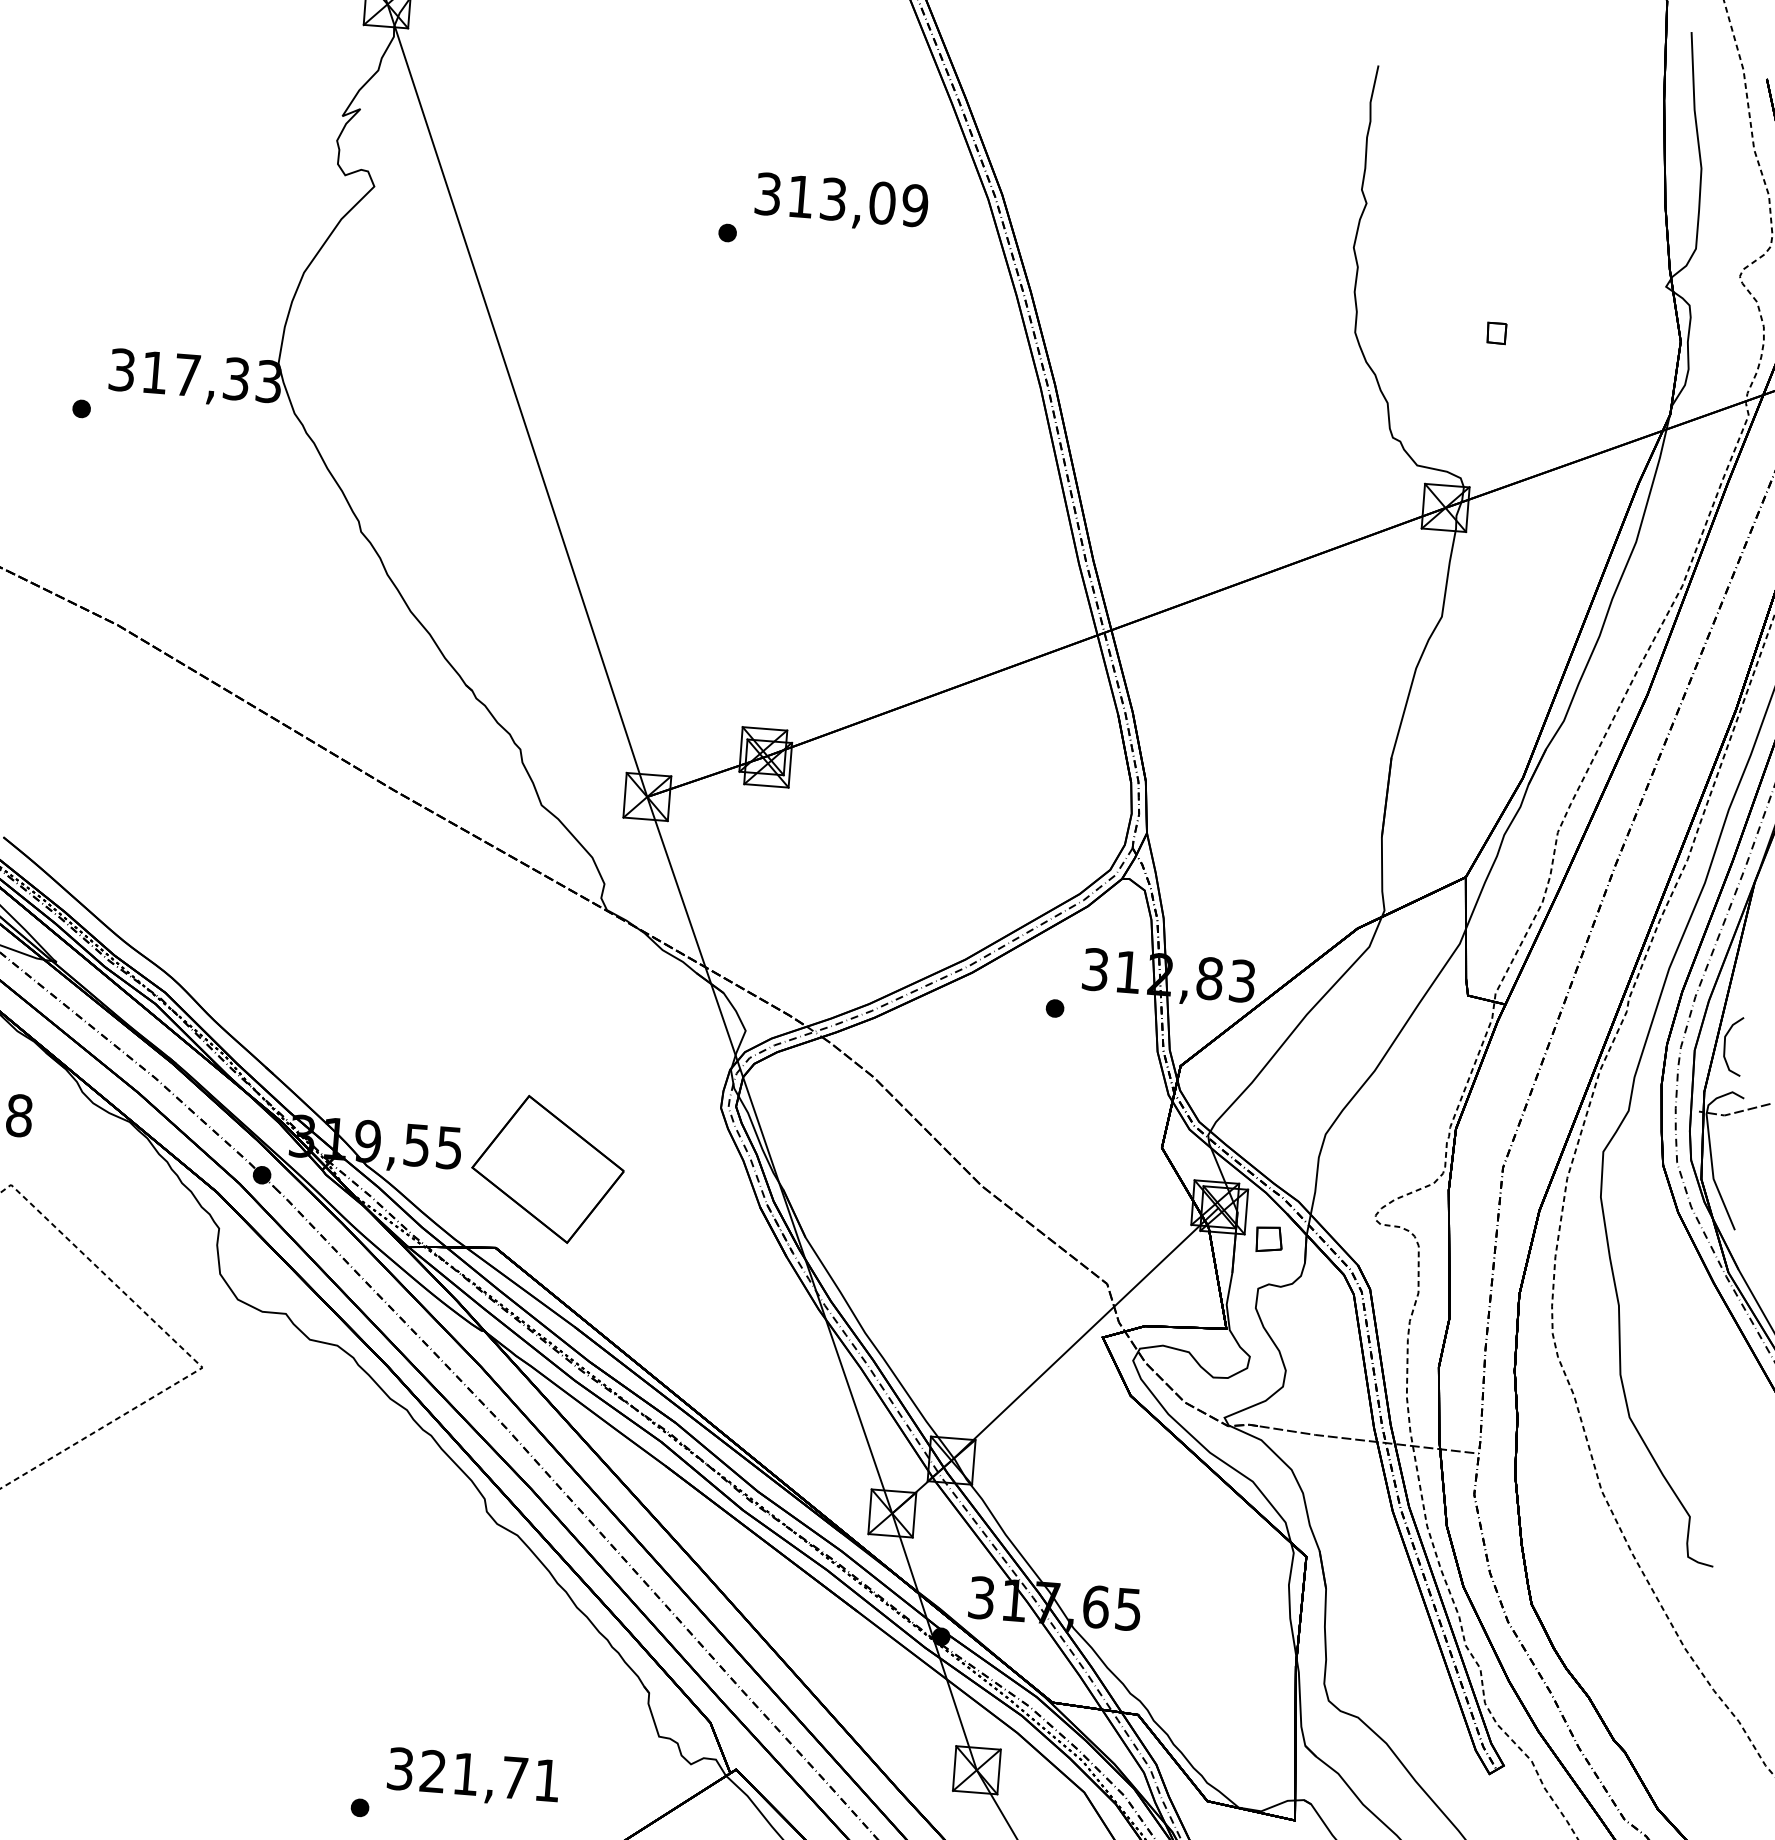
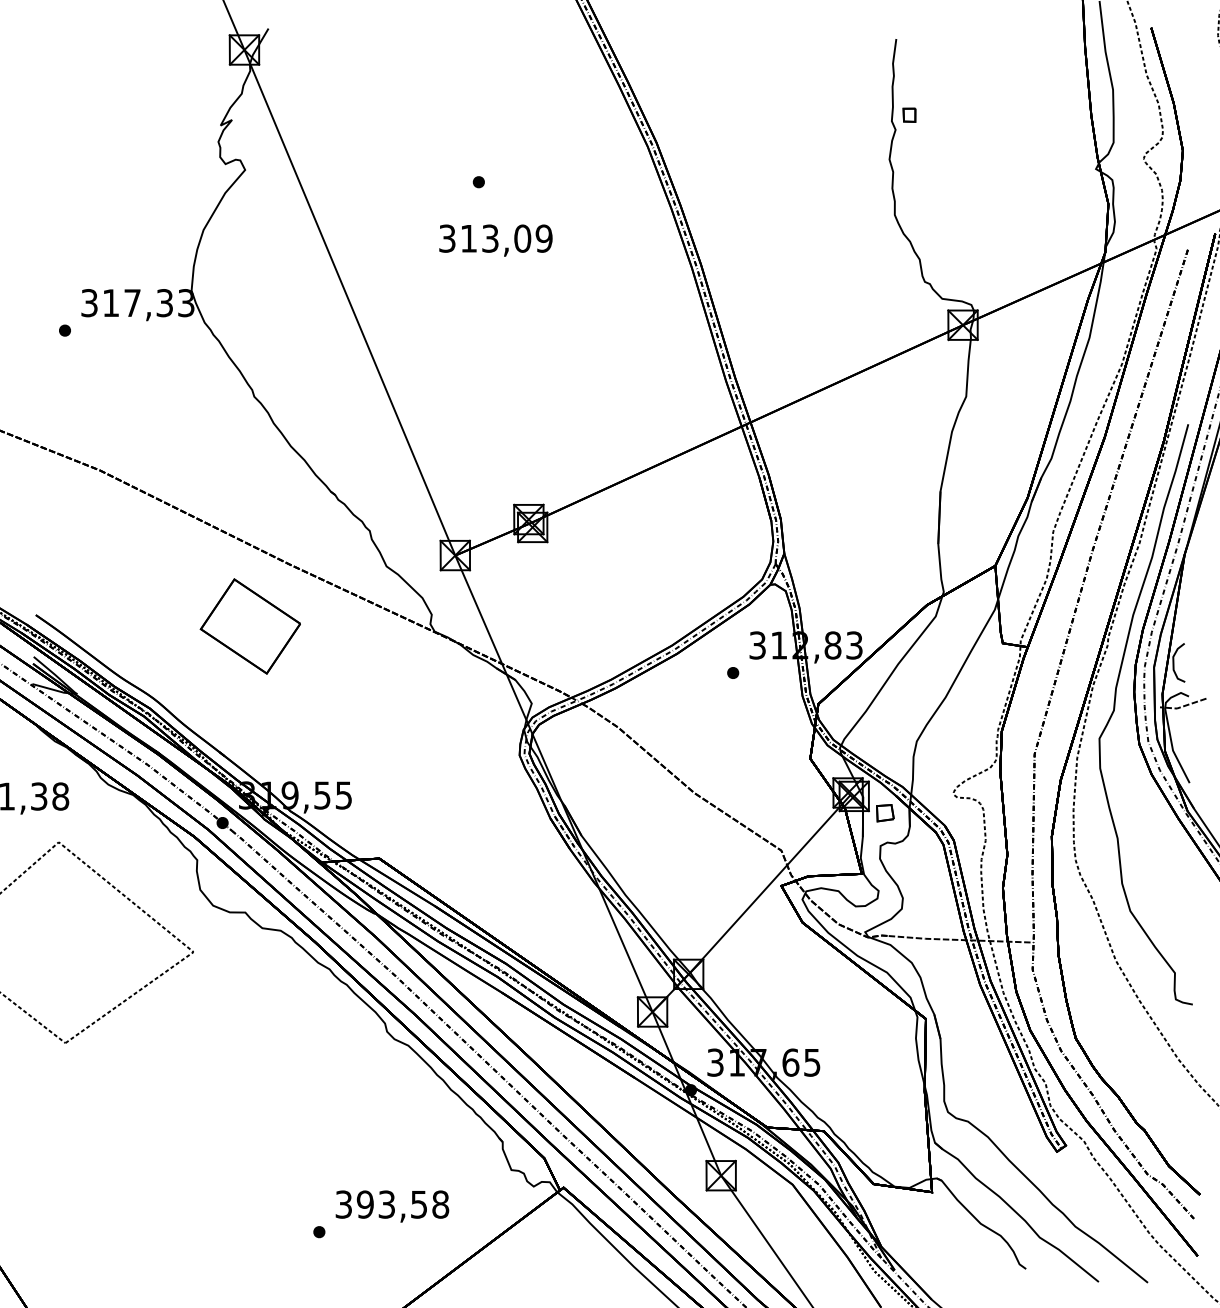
text: (840, 202) -> (495, 240), moved
part: (1496, 332) -> (909, 114), moved
part: (546, 1169) -> (249, 626), moved
text: (489, 1775) -> (402, 1204), 321,71 -> 393,58

